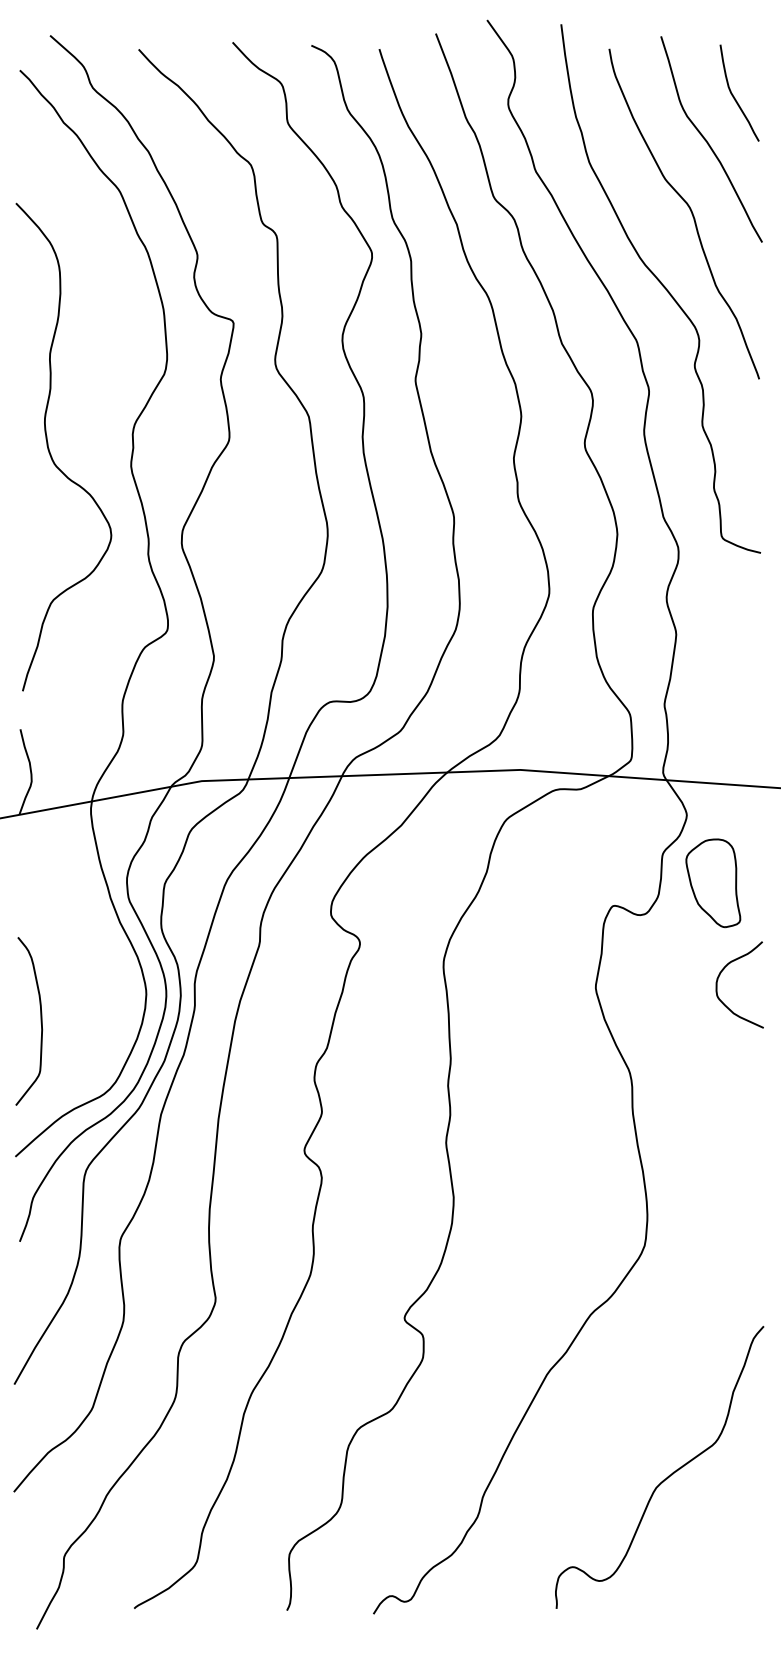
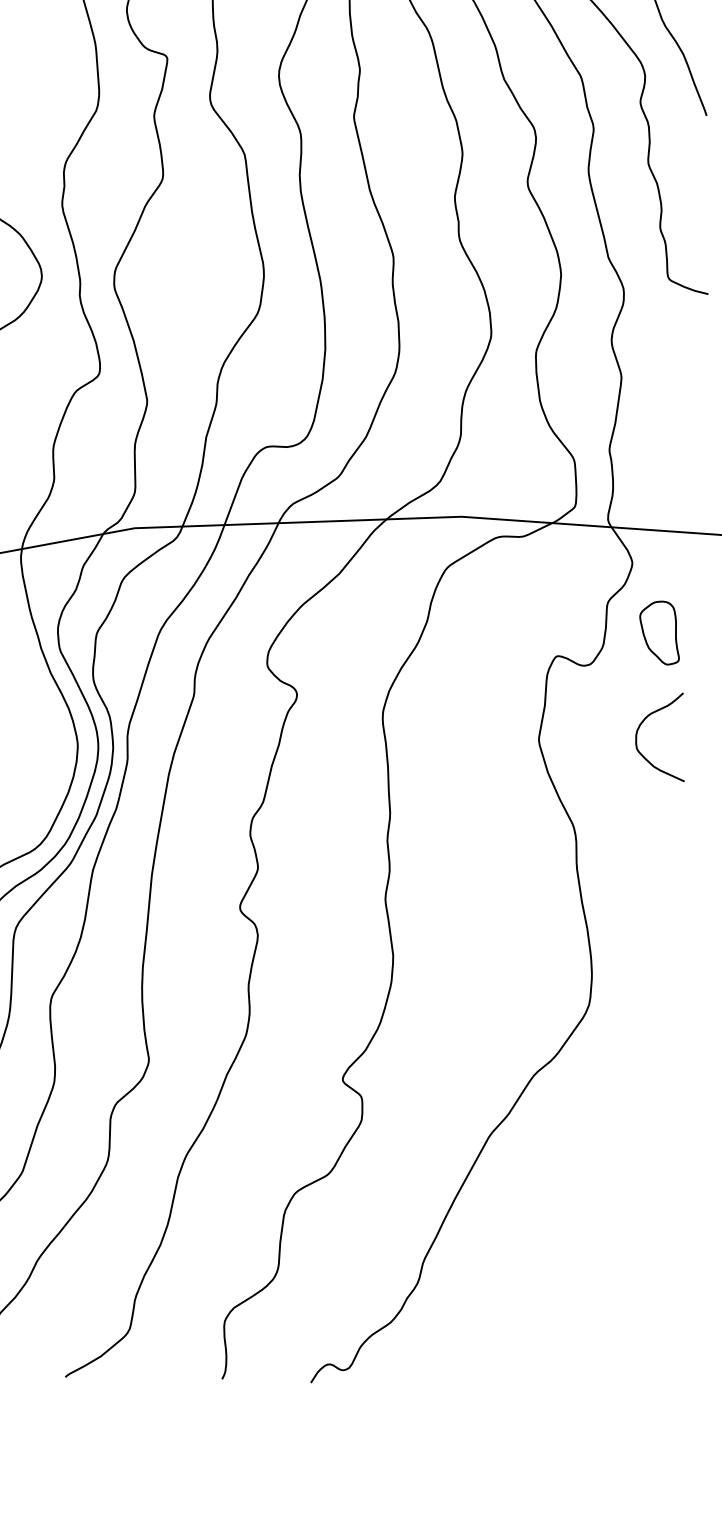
part: (713, 883) -> (659, 633), size x0.7
curve: (720, 975) -> (640, 727), moved
curve: (668, 1475) -> (613, 1240), removed

